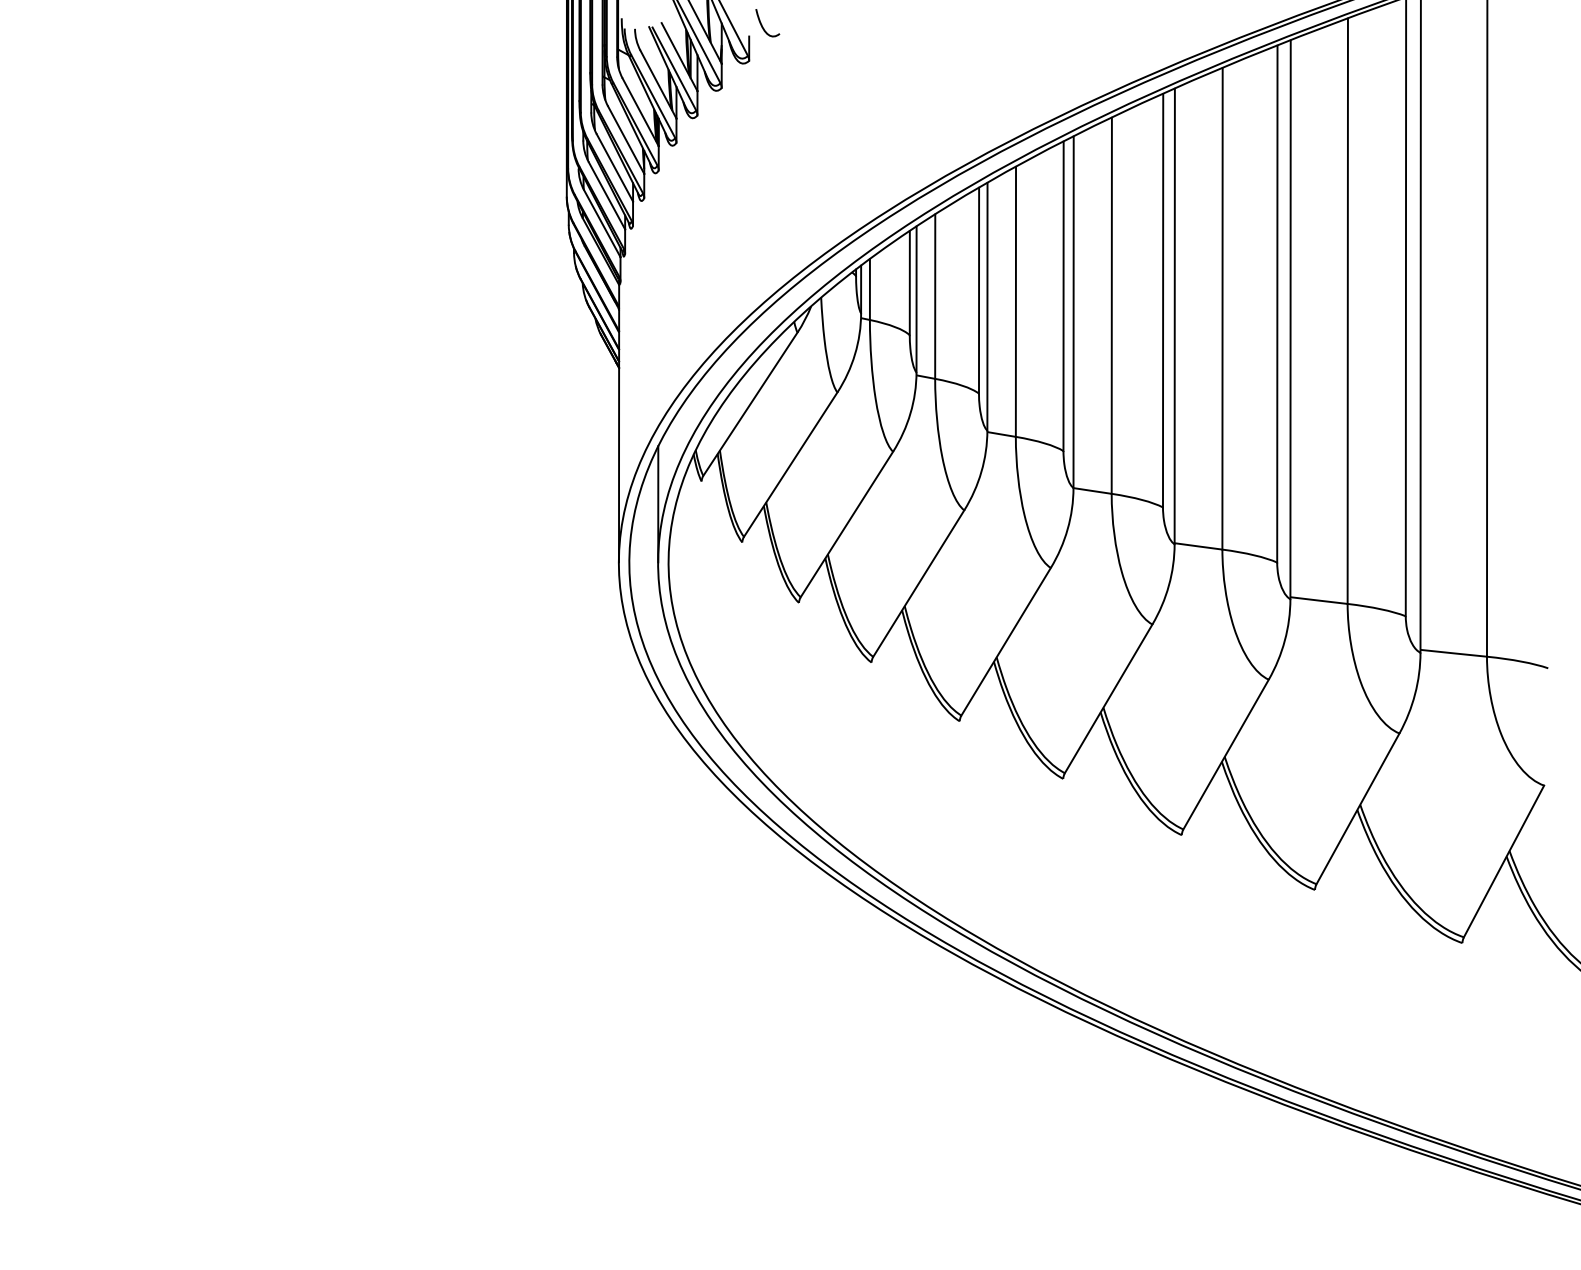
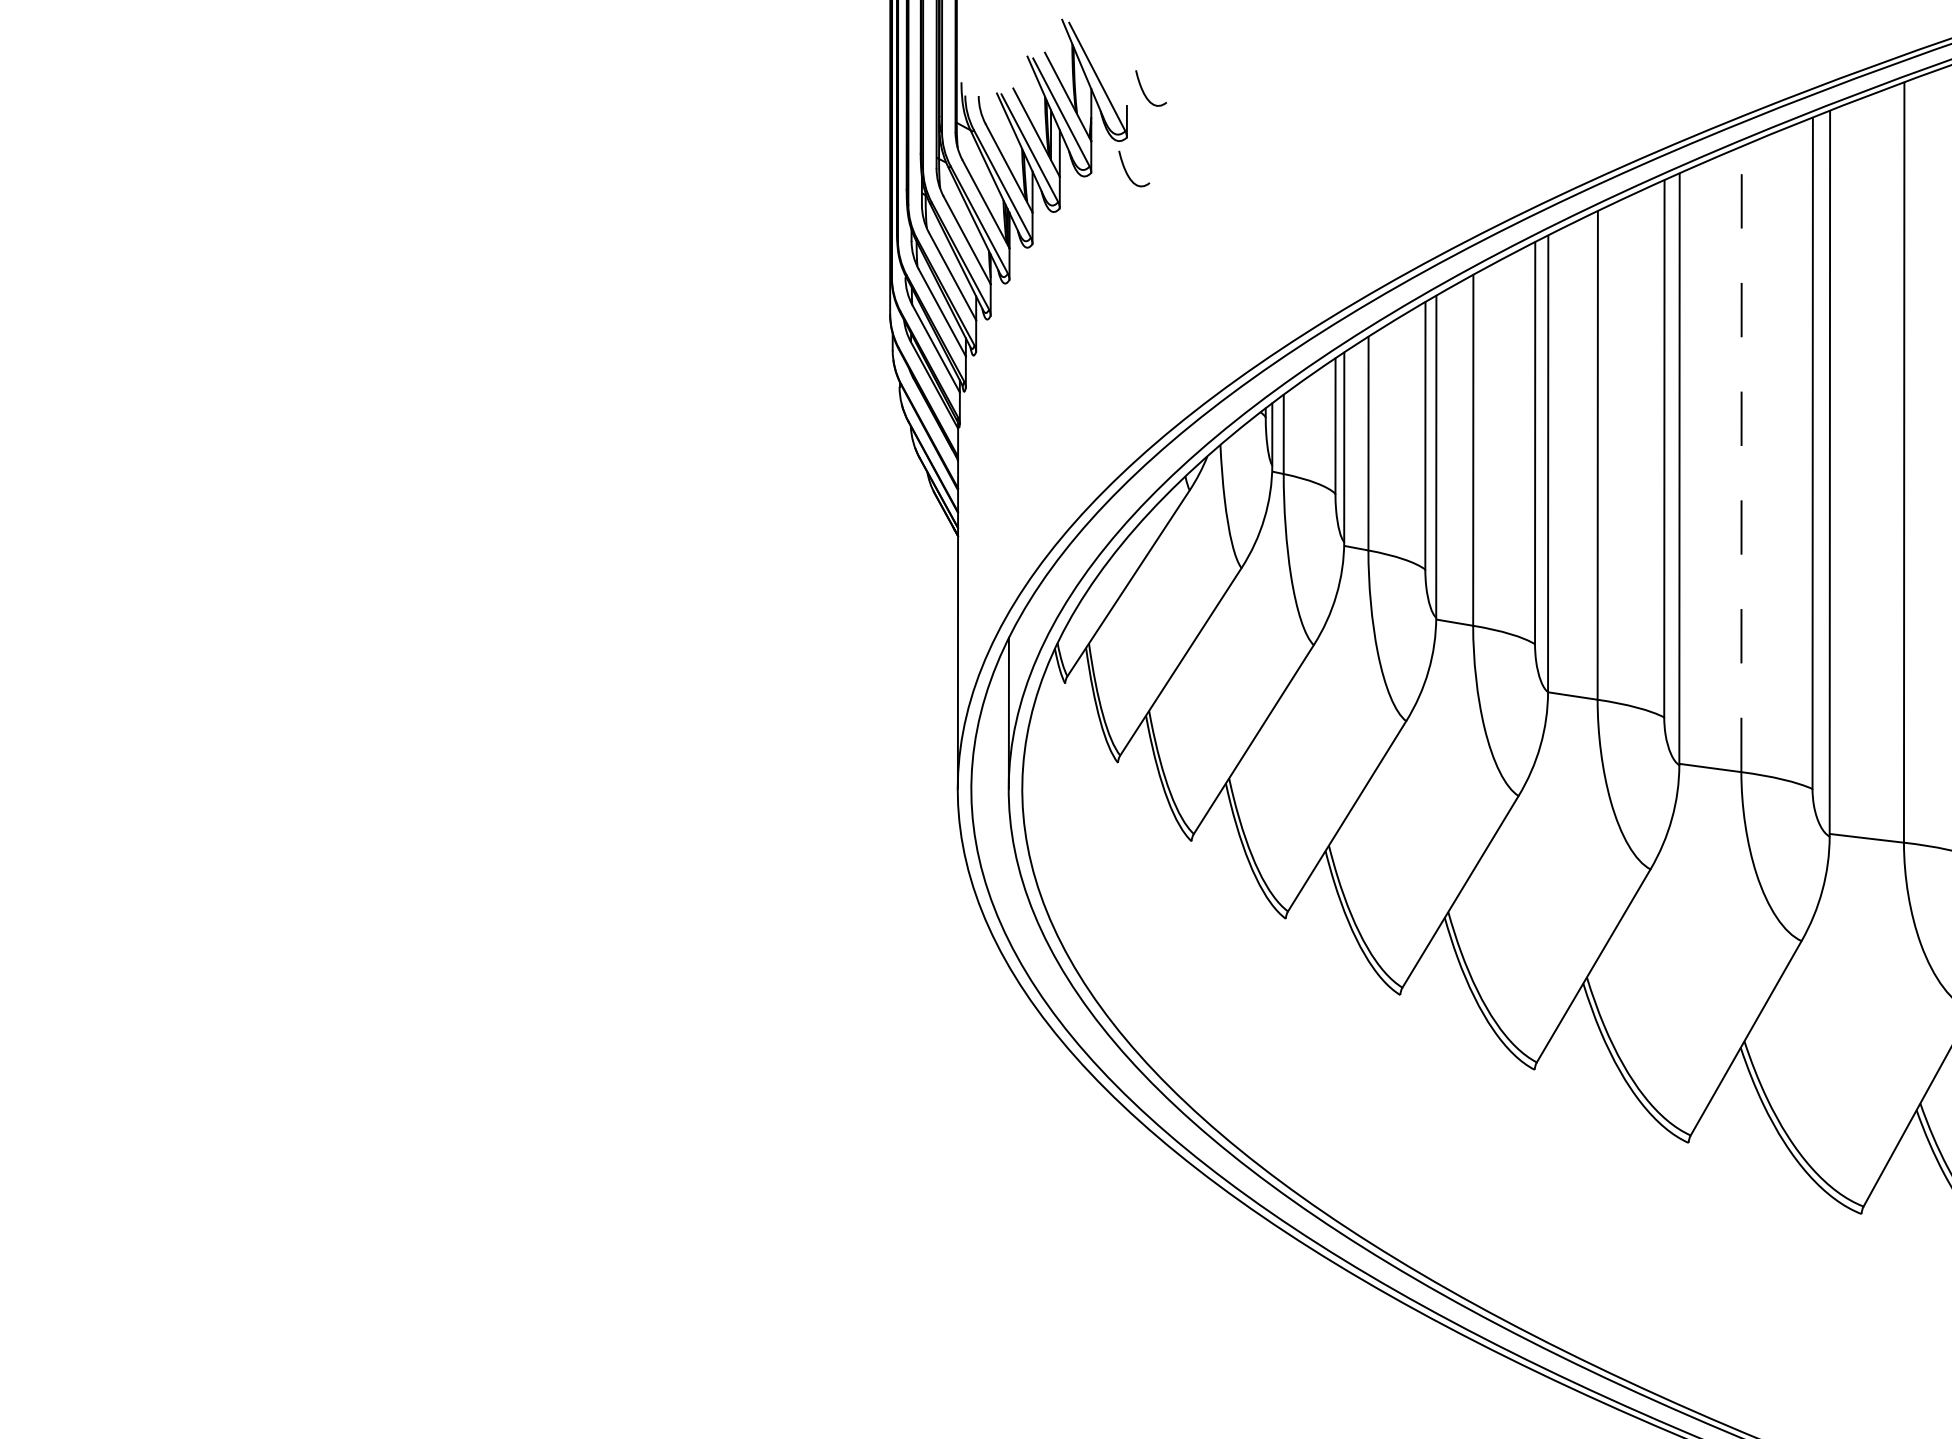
curve: (750, 88) -> (1128, 173), added
line: (1222, 308) -> (1741, 459), solid -> dashed

